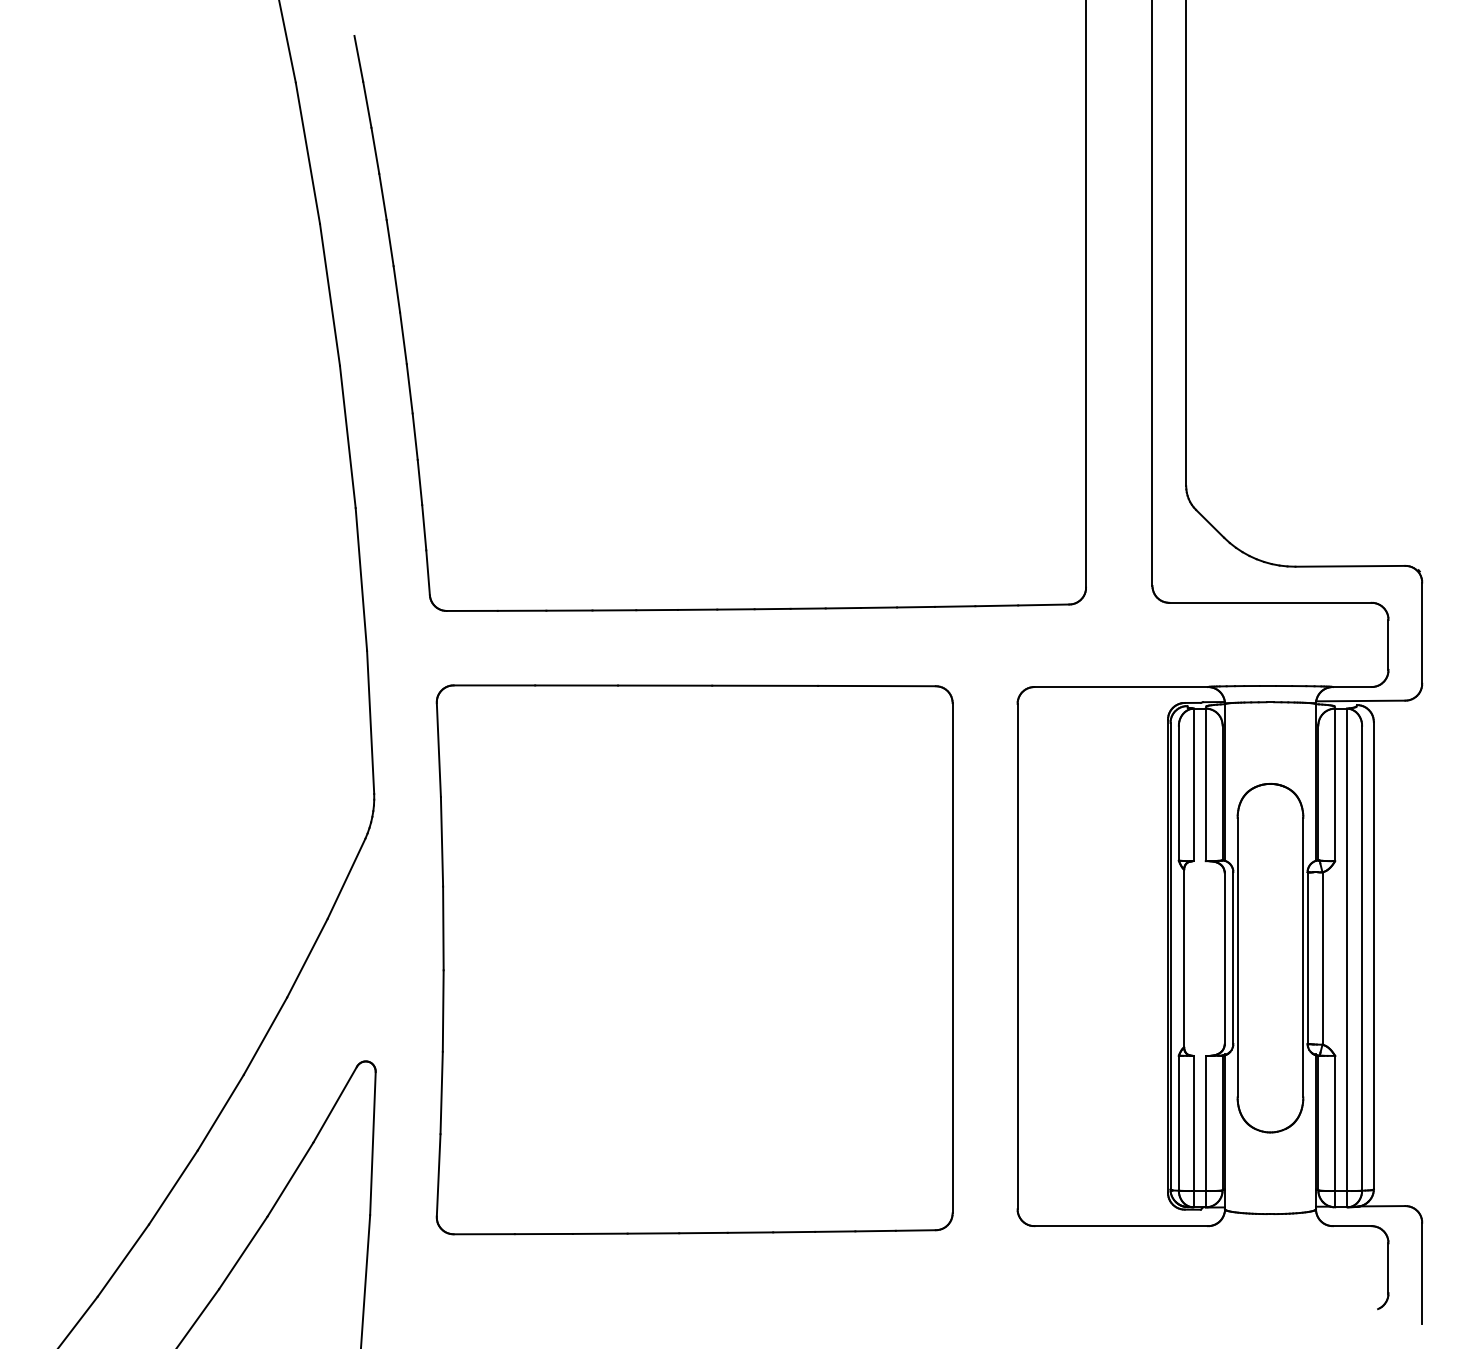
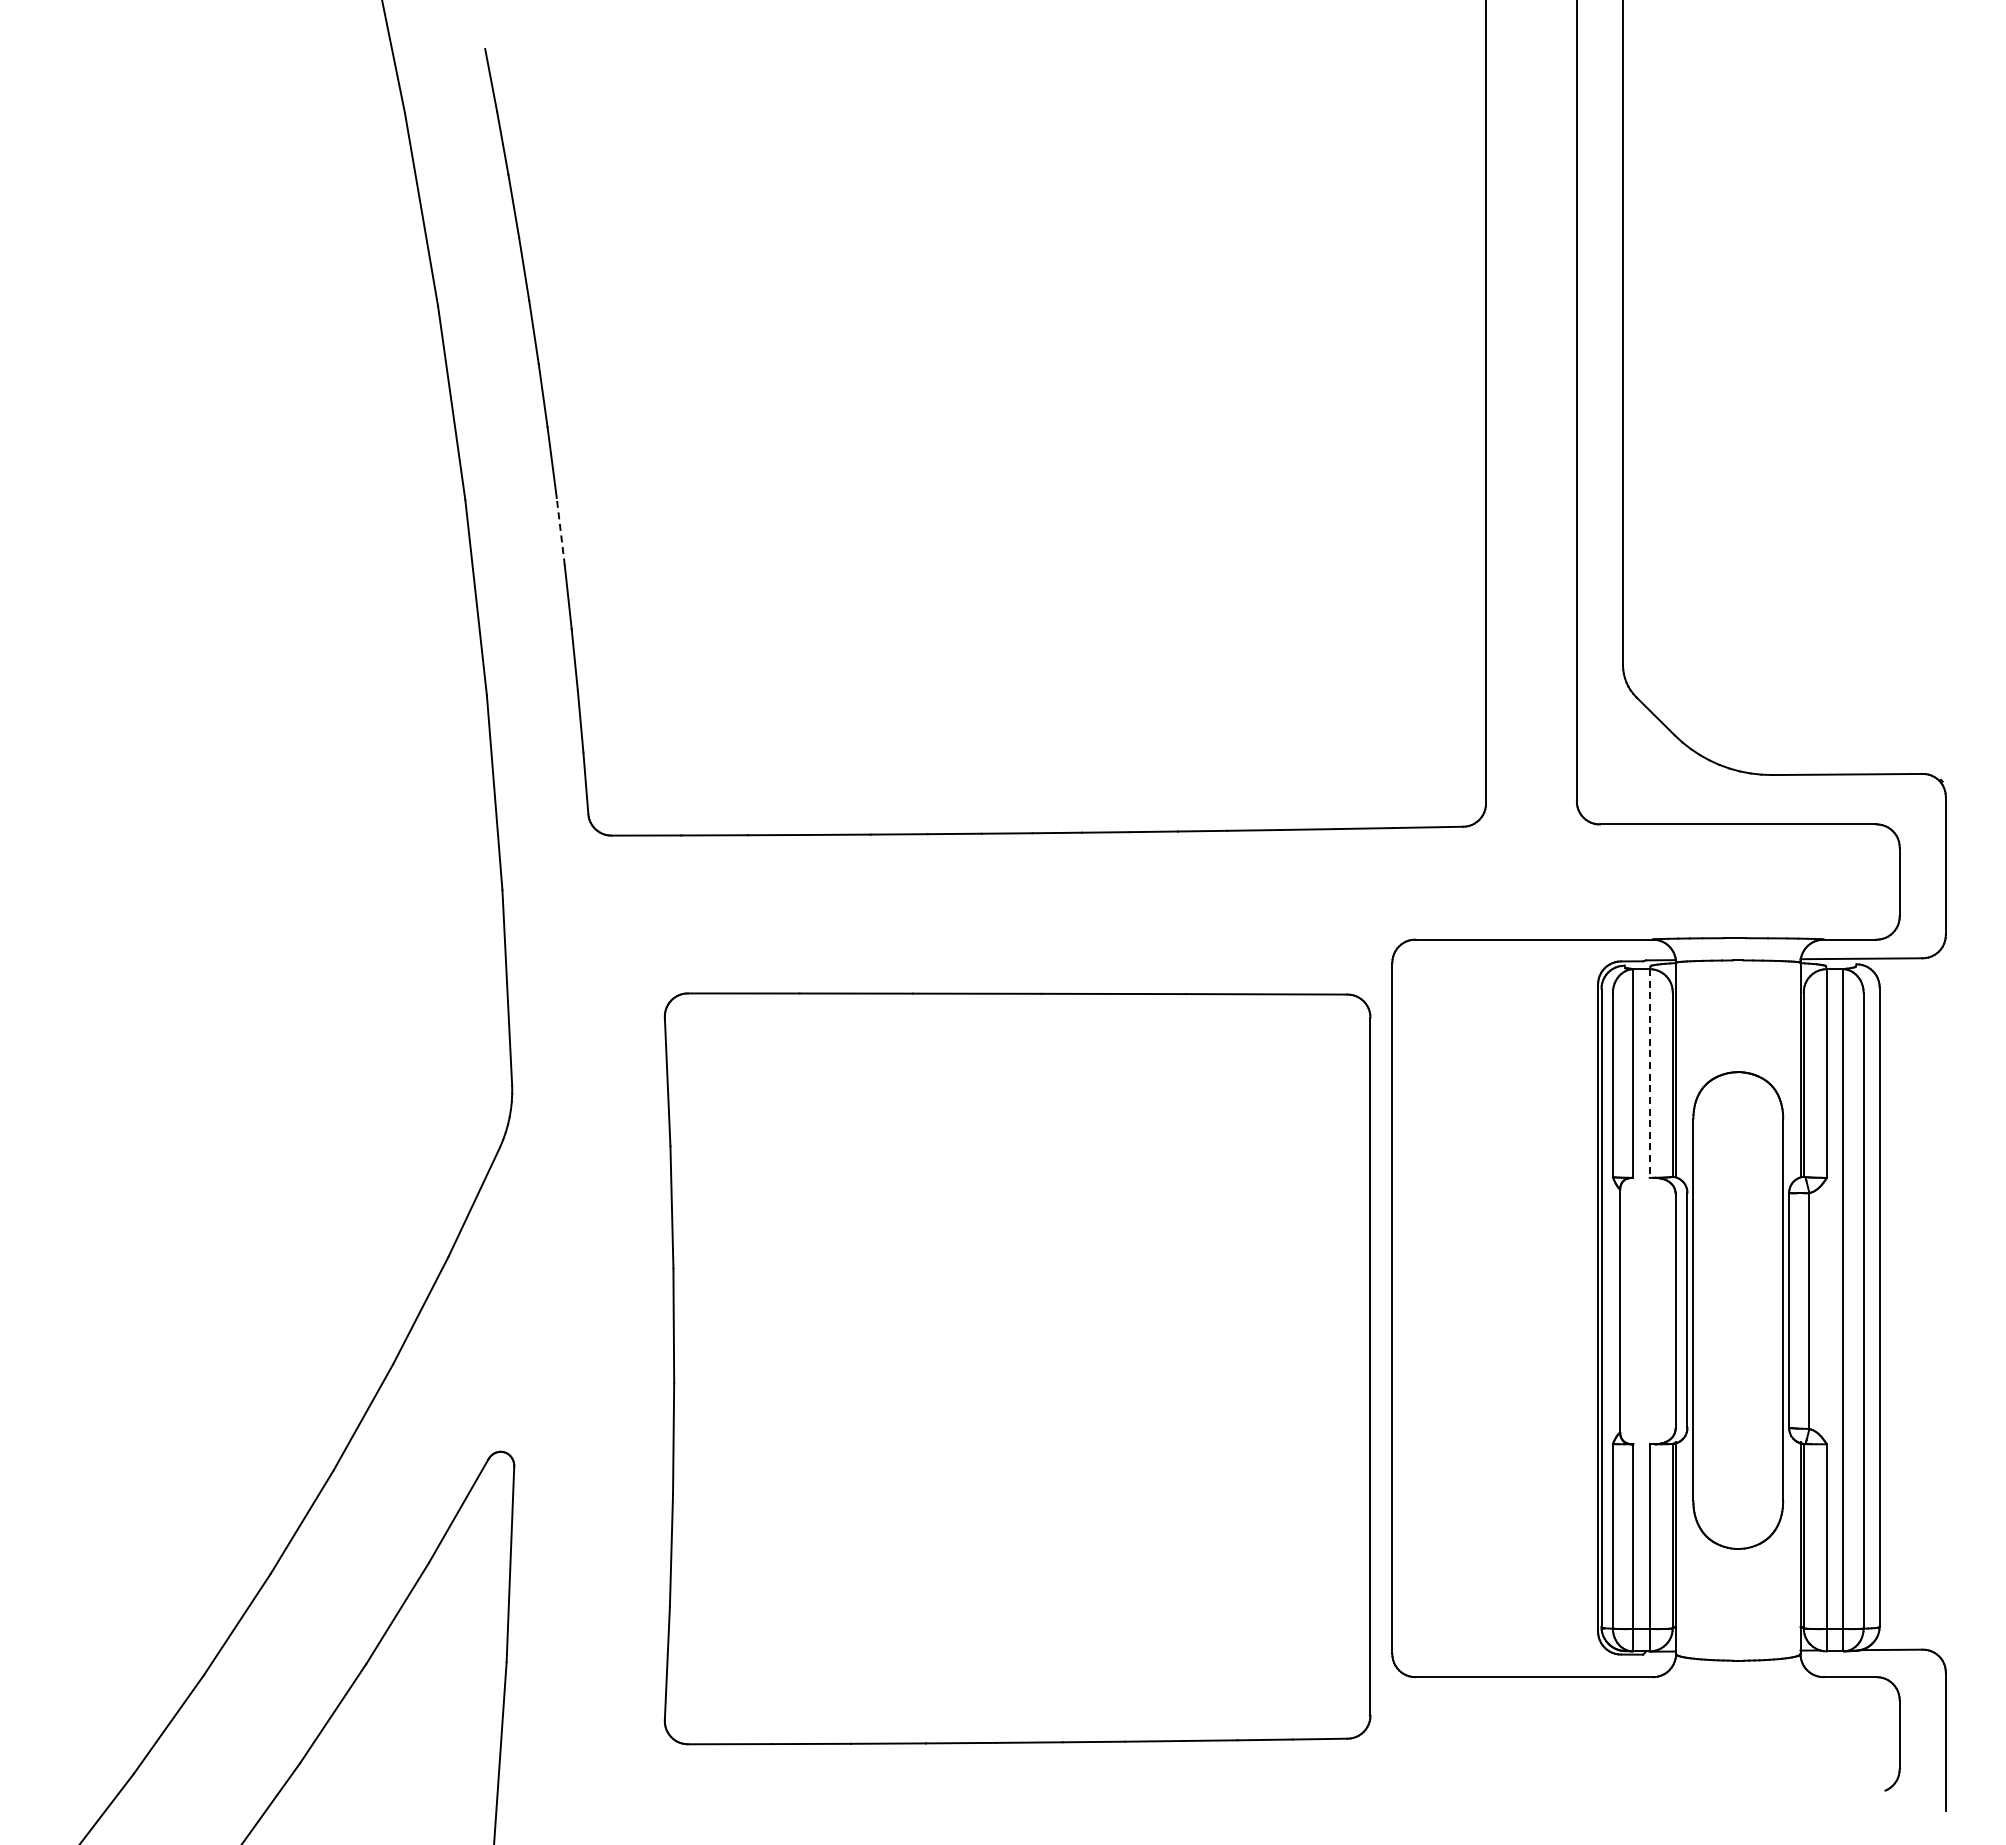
line: (409, 388) -> (560, 531), solid -> dashed
line: (1205, 785) -> (1649, 1074), solid -> dashed
part: (694, 959) -> (1017, 1368), moved

